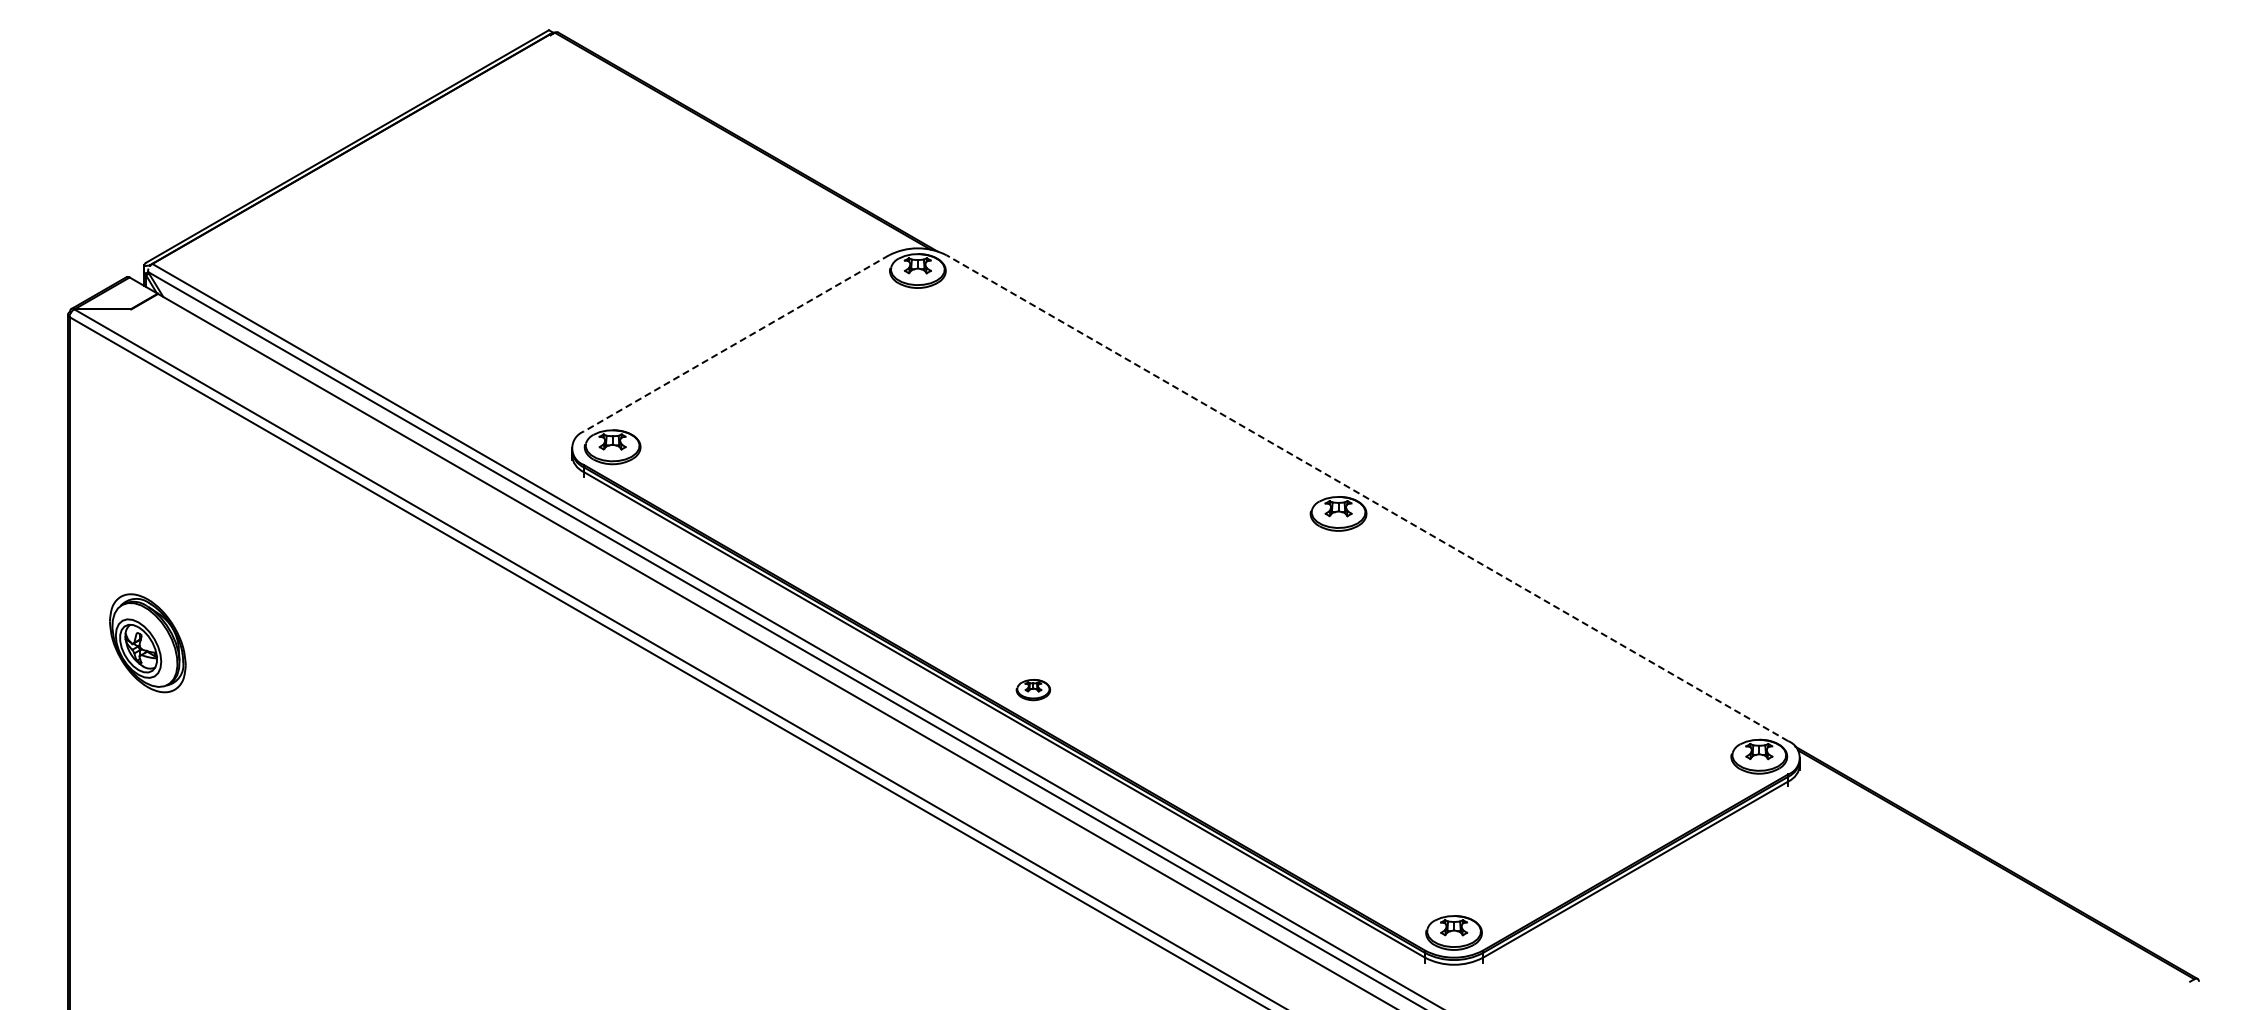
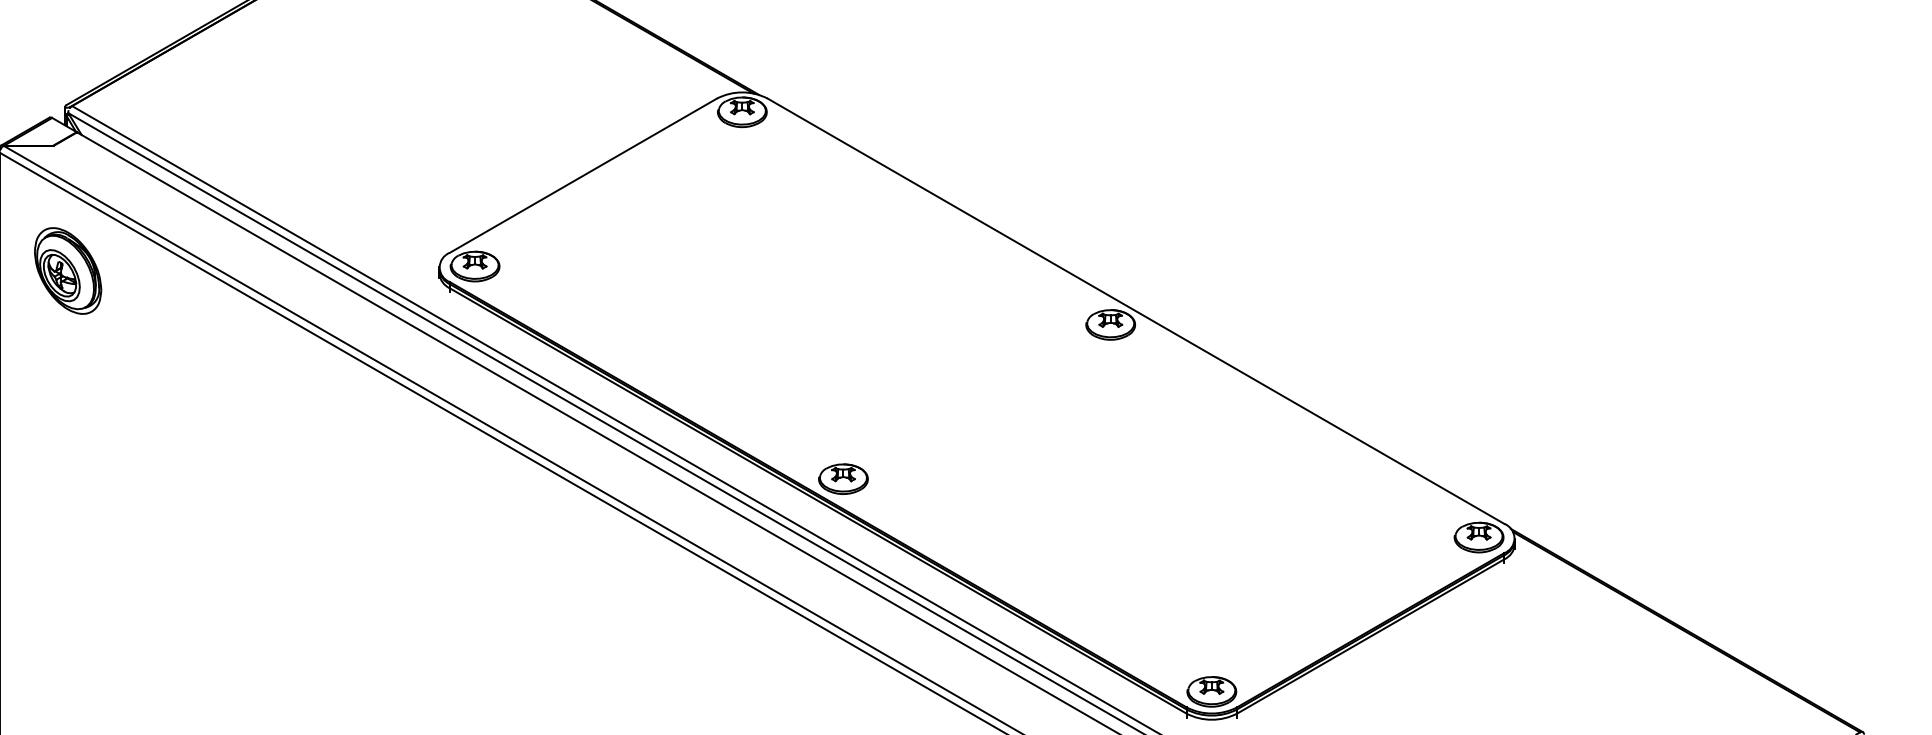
line: (735, 343) -> (582, 175), dashed -> solid
line: (1367, 498) -> (1136, 311), dashed -> solid
part: (147, 643) -> (67, 271), moved
part: (1033, 689) -> (843, 478), size x1.67

